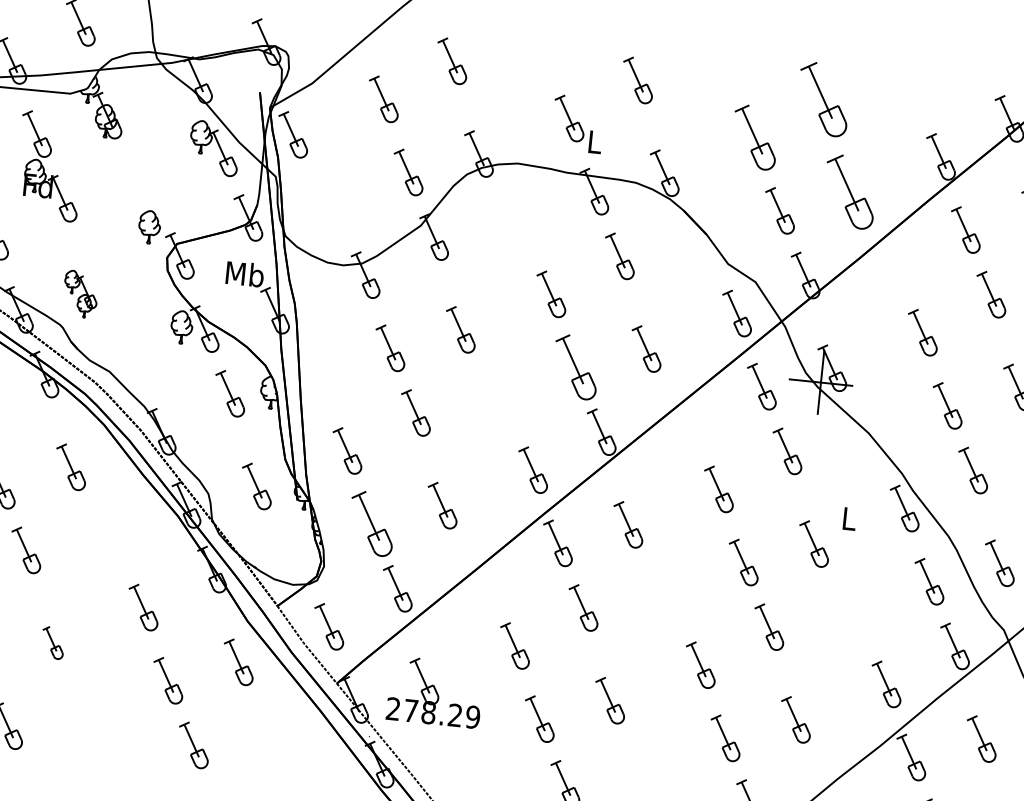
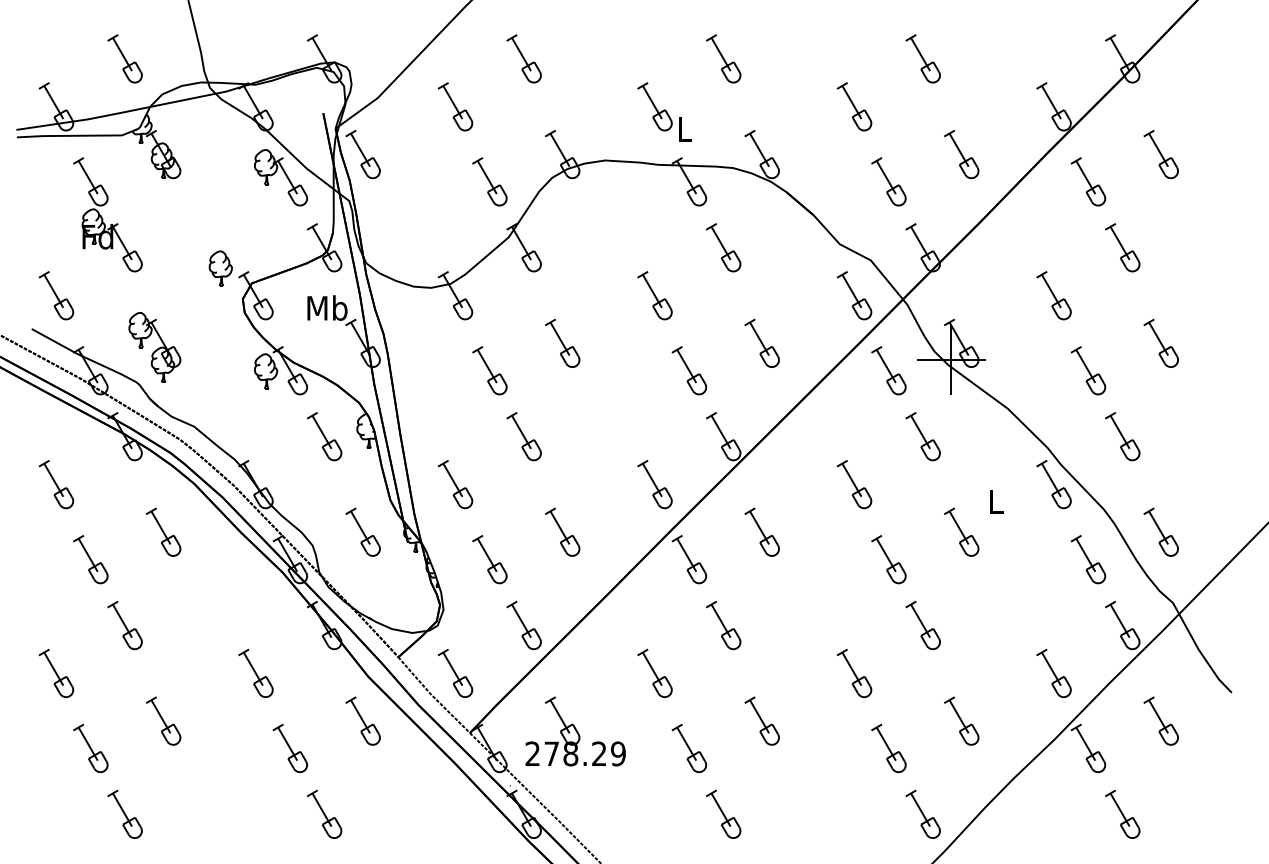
part: (823, 99) -> (922, 58), size x0.62
part: (755, 137) -> (854, 106), size x0.71
part: (850, 192) -> (961, 154), size x0.62
part: (80, 294) -> (154, 347), size x1.43
part: (576, 367) -> (689, 370), size x0.71
part: (371, 523) -> (489, 559), size x0.71
part: (52, 642) -> (163, 720), size x1.43

